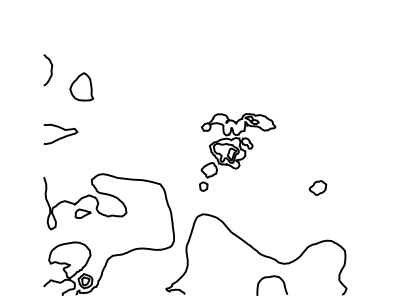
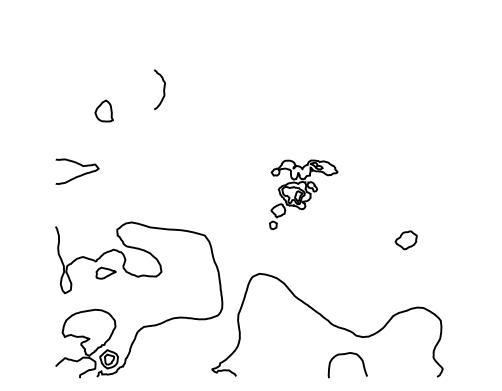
curve: (50, 70) -> (162, 90), moved
part: (81, 86) -> (104, 110), size x0.6
part: (237, 152) -> (303, 194), size x0.7

